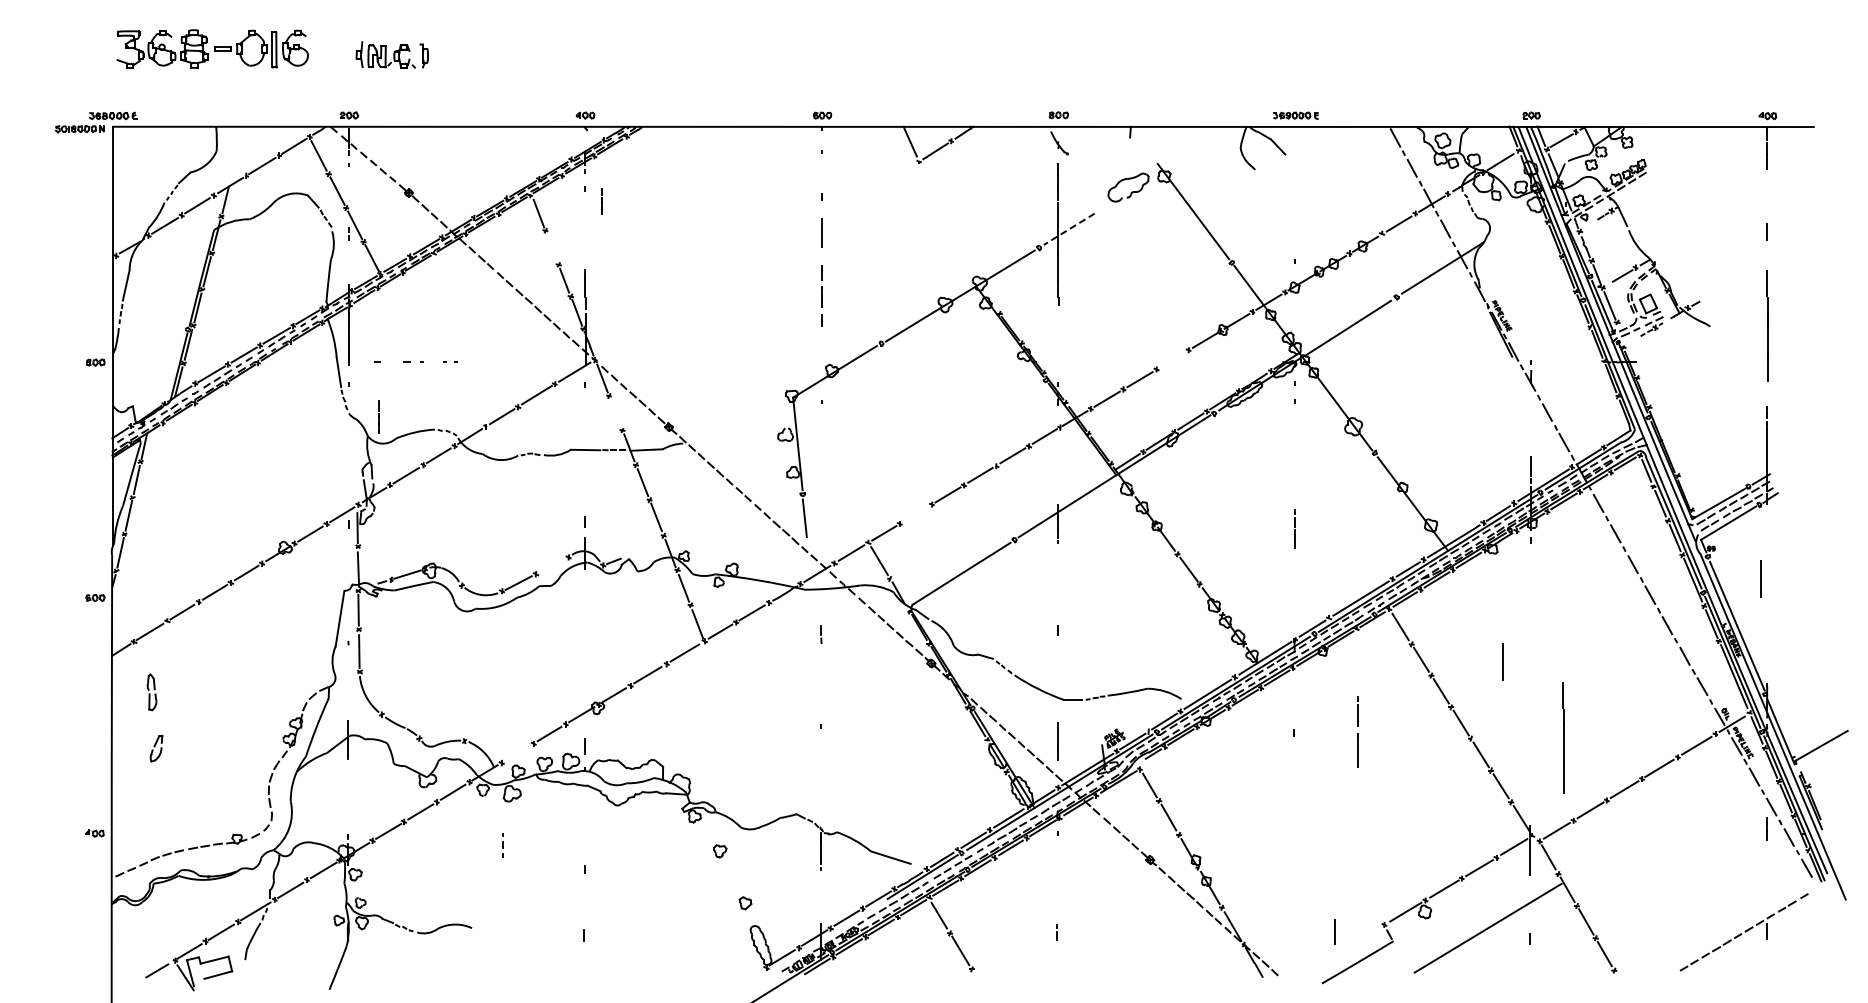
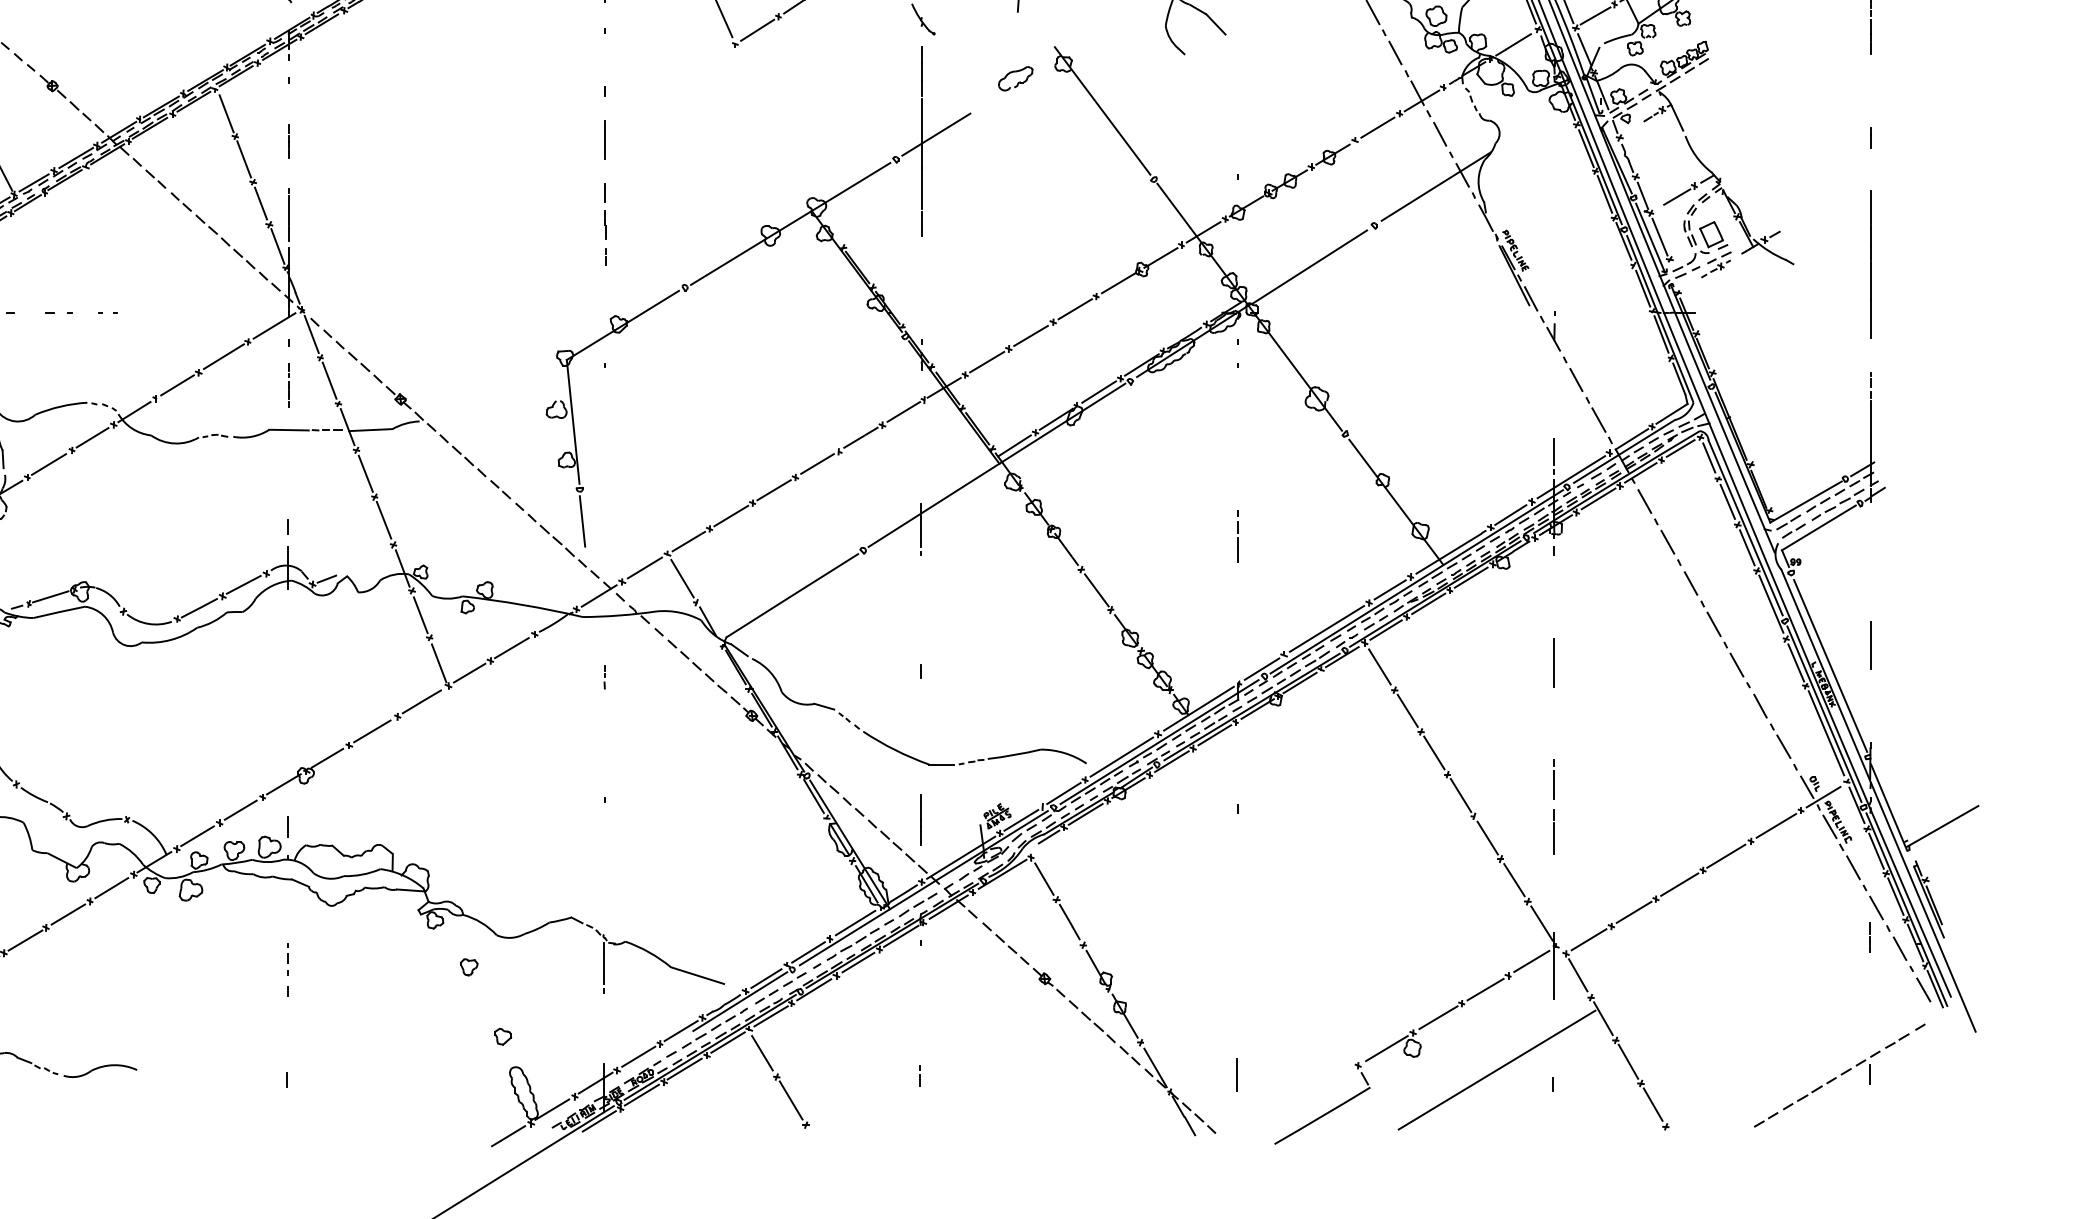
part: (1128, 187) -> (1015, 78), size x0.62
line: (601, 201) -> (287, 141), moved
line: (1069, 229) -> (936, 134), dashed -> solid
line: (551, 247) -> (243, 159), added
line: (1172, 359) -> (1074, 308), added
line: (615, 412) -> (329, 379), added
line: (378, 416) -> (287, 385), moved
line: (915, 513) -> (730, 515), added
line: (551, 565) -> (243, 584), added
line: (1760, 578) -> (1869, 644), moved
line: (1502, 661) -> (1553, 662), moved
line: (1357, 733) -> (1553, 809), moved
line: (1563, 737) -> (1597, 814), removed
line: (517, 753) -> (197, 836), added
line: (502, 845) -> (287, 959), moved
line: (1334, 931) -> (1236, 1074), moved
line: (749, 977) -> (508, 1136), added

